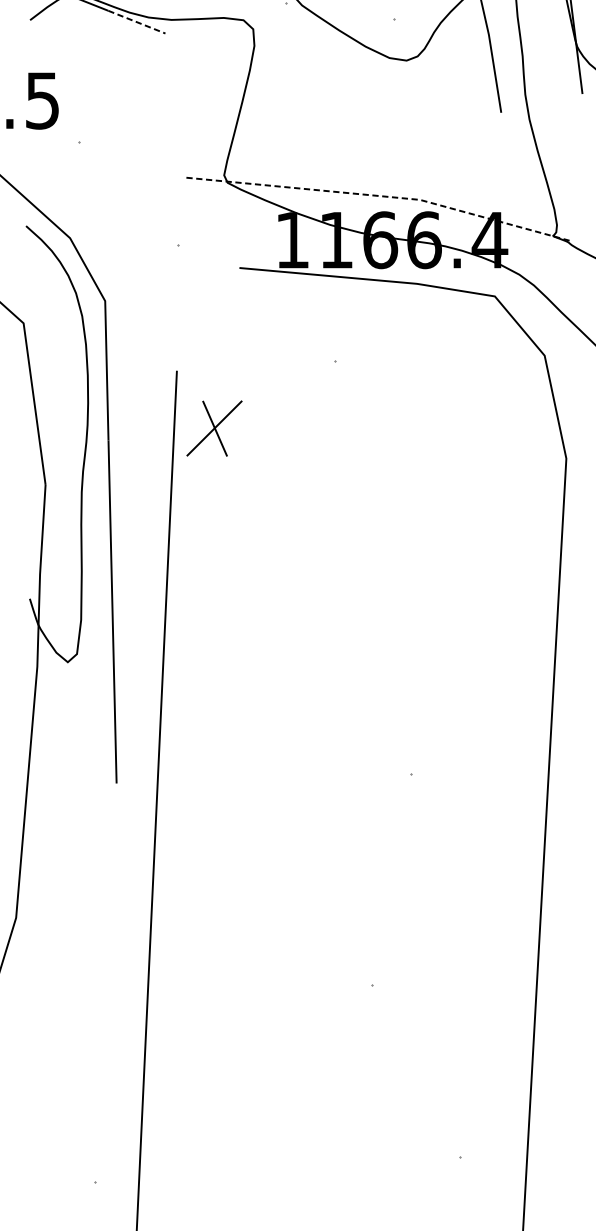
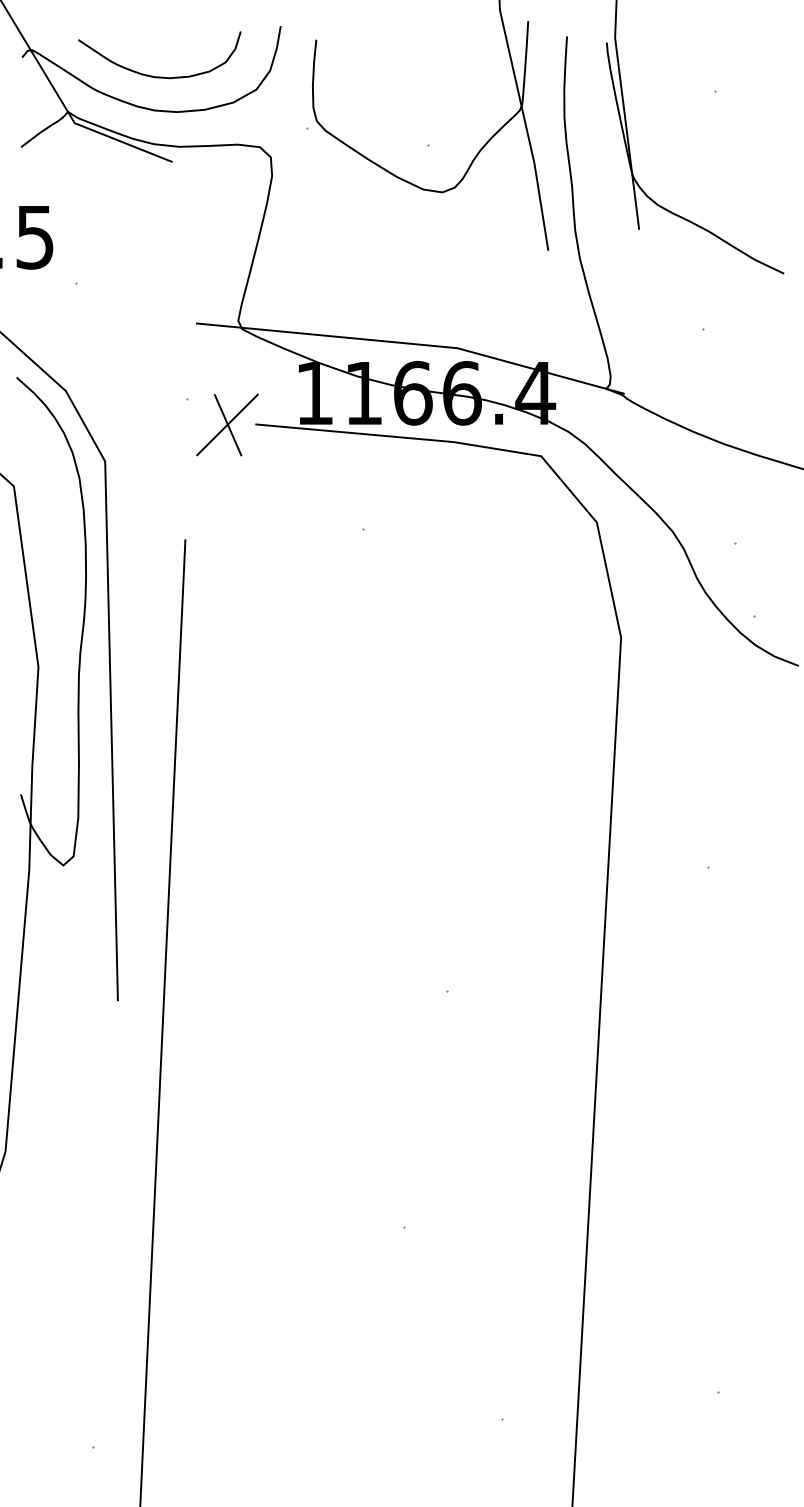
line: (137, 22) -> (141, 149), dashed -> solid
line: (380, 196) -> (413, 344), dashed -> solid
part: (214, 428) -> (227, 424), moved

